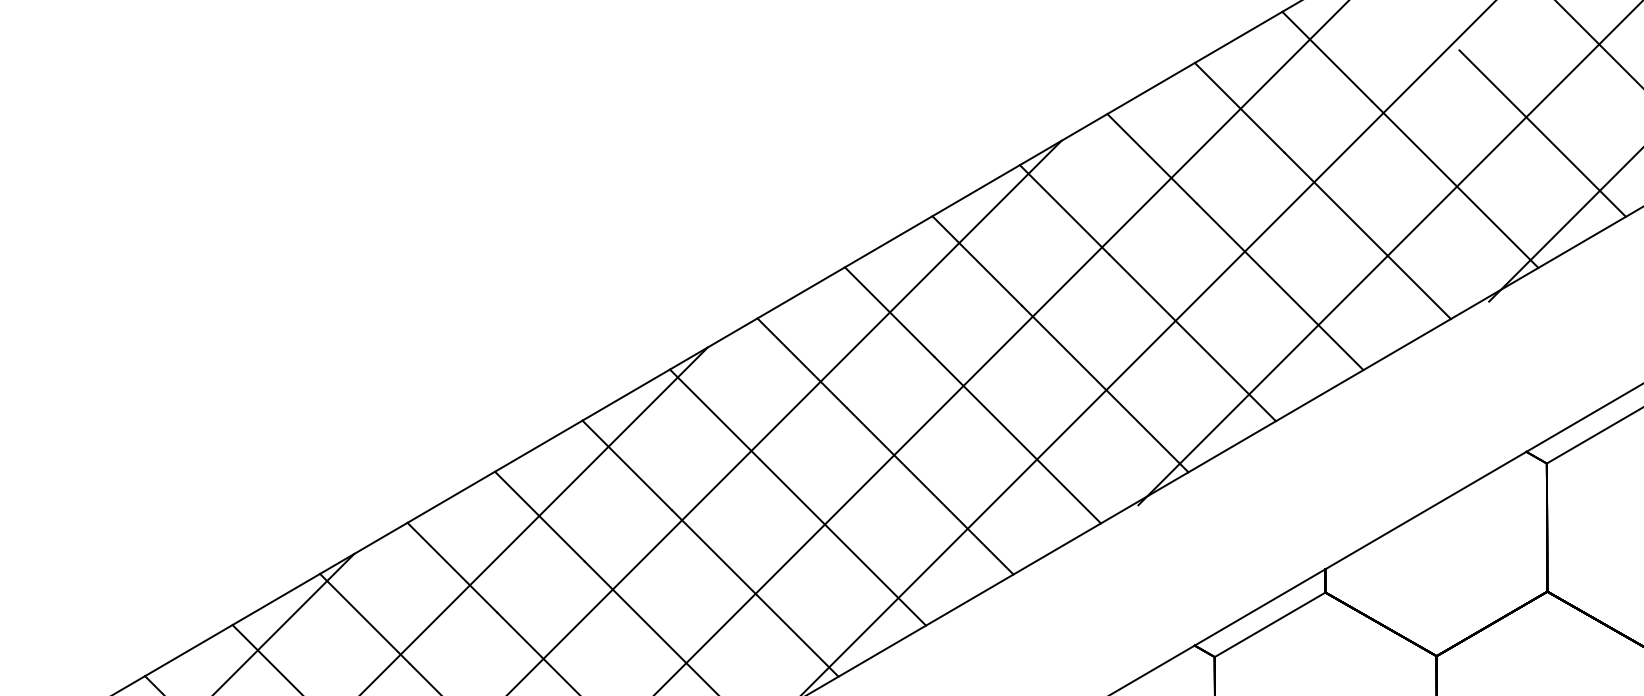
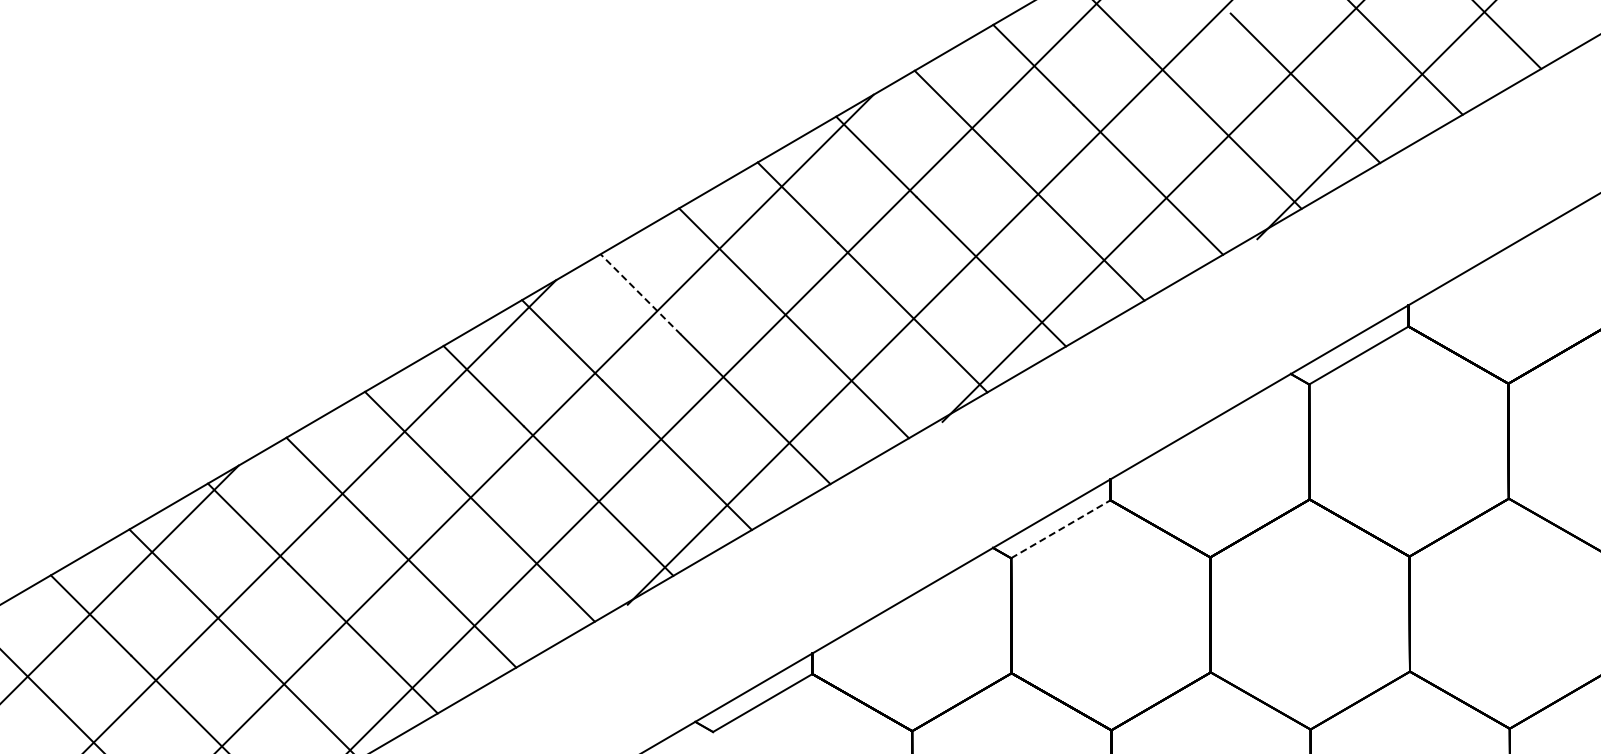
line: (801, 363) -> (640, 294), solid -> dashed
line: (1269, 625) -> (1060, 529), solid -> dashed

